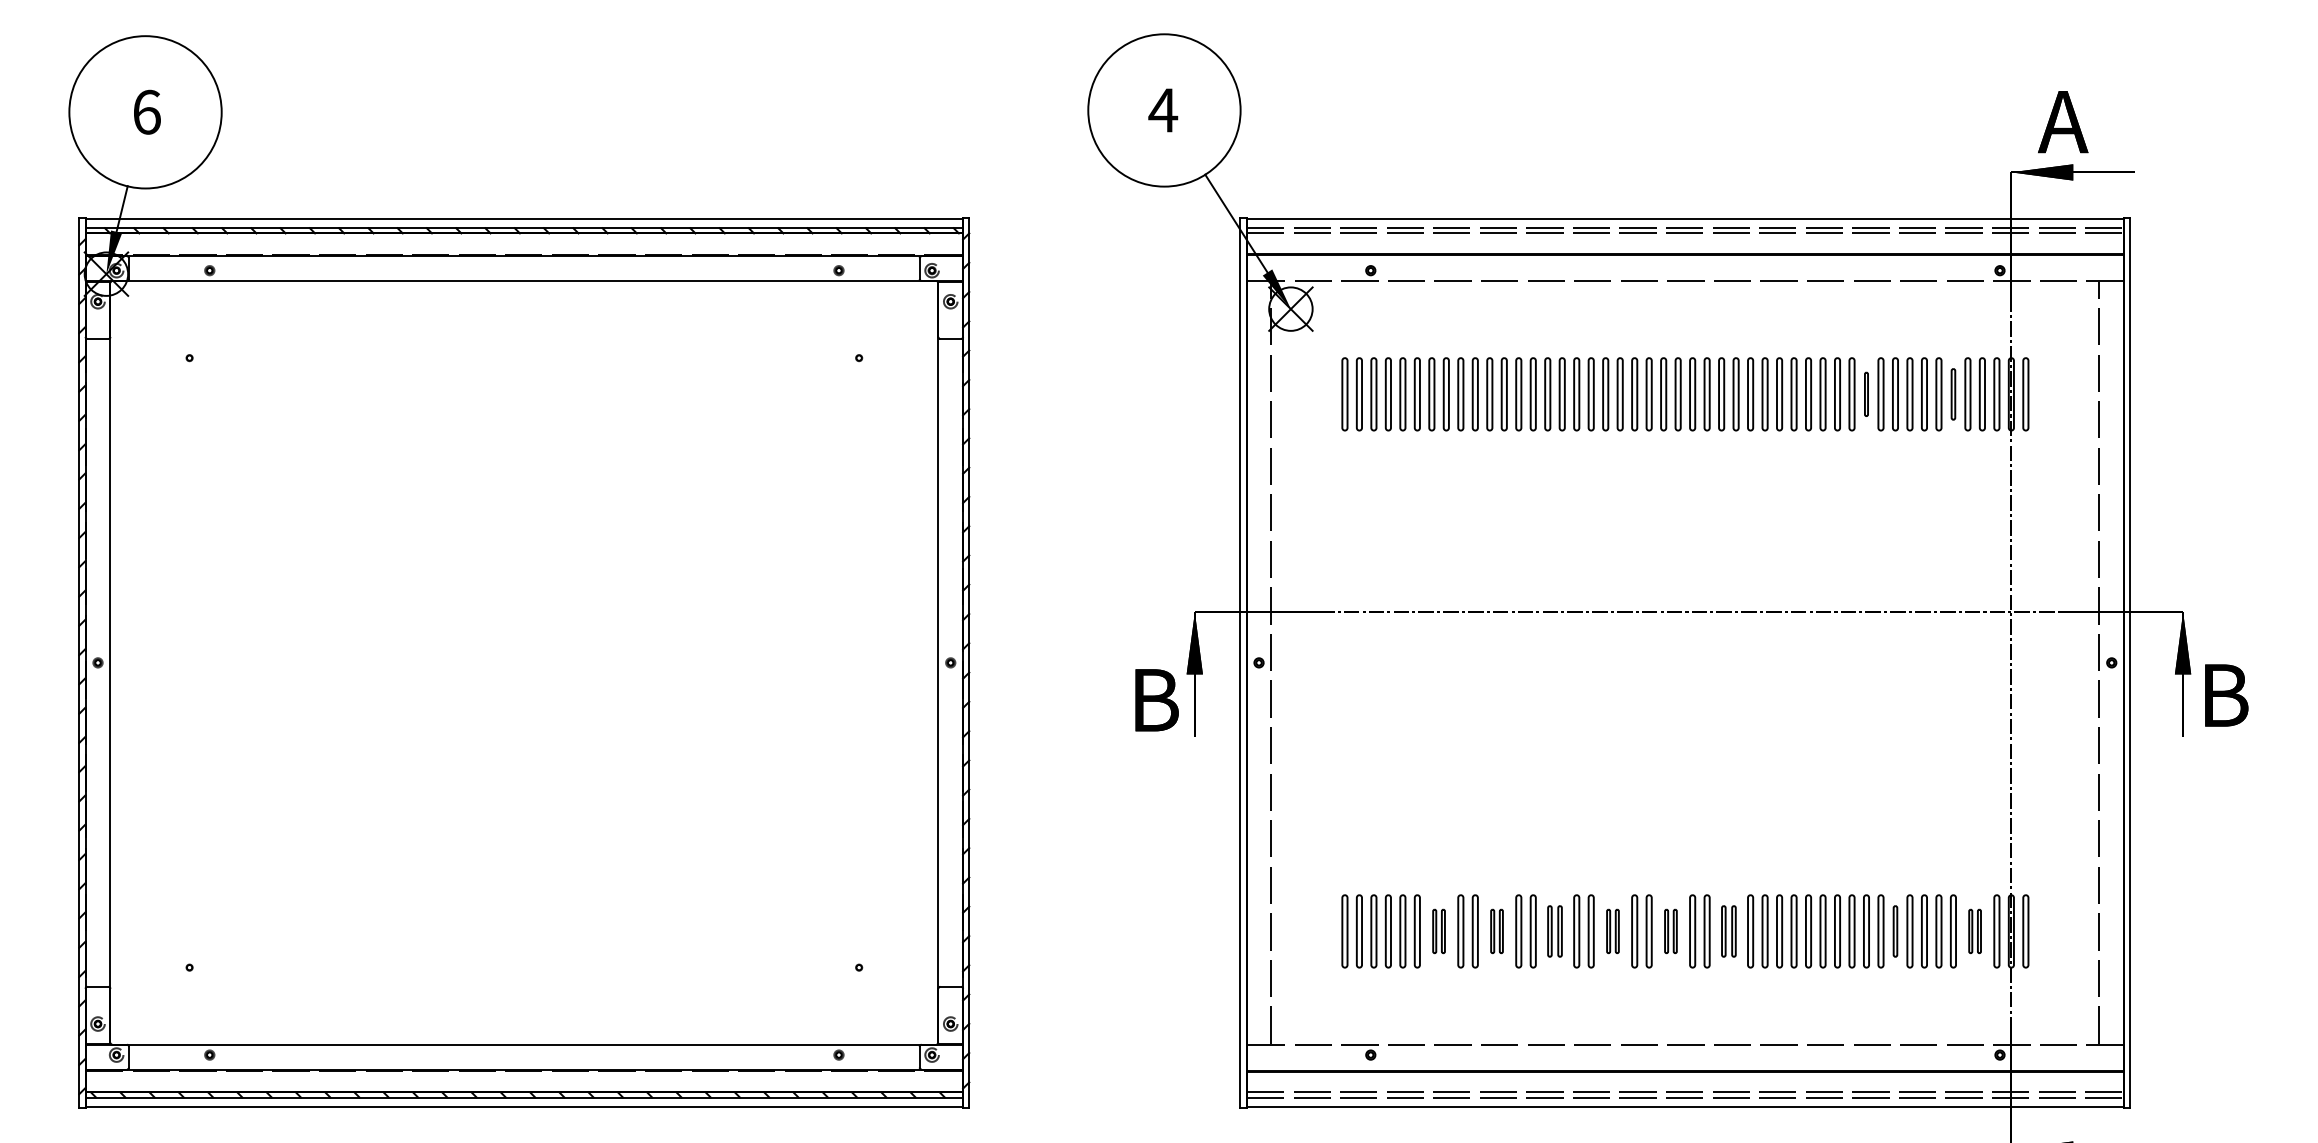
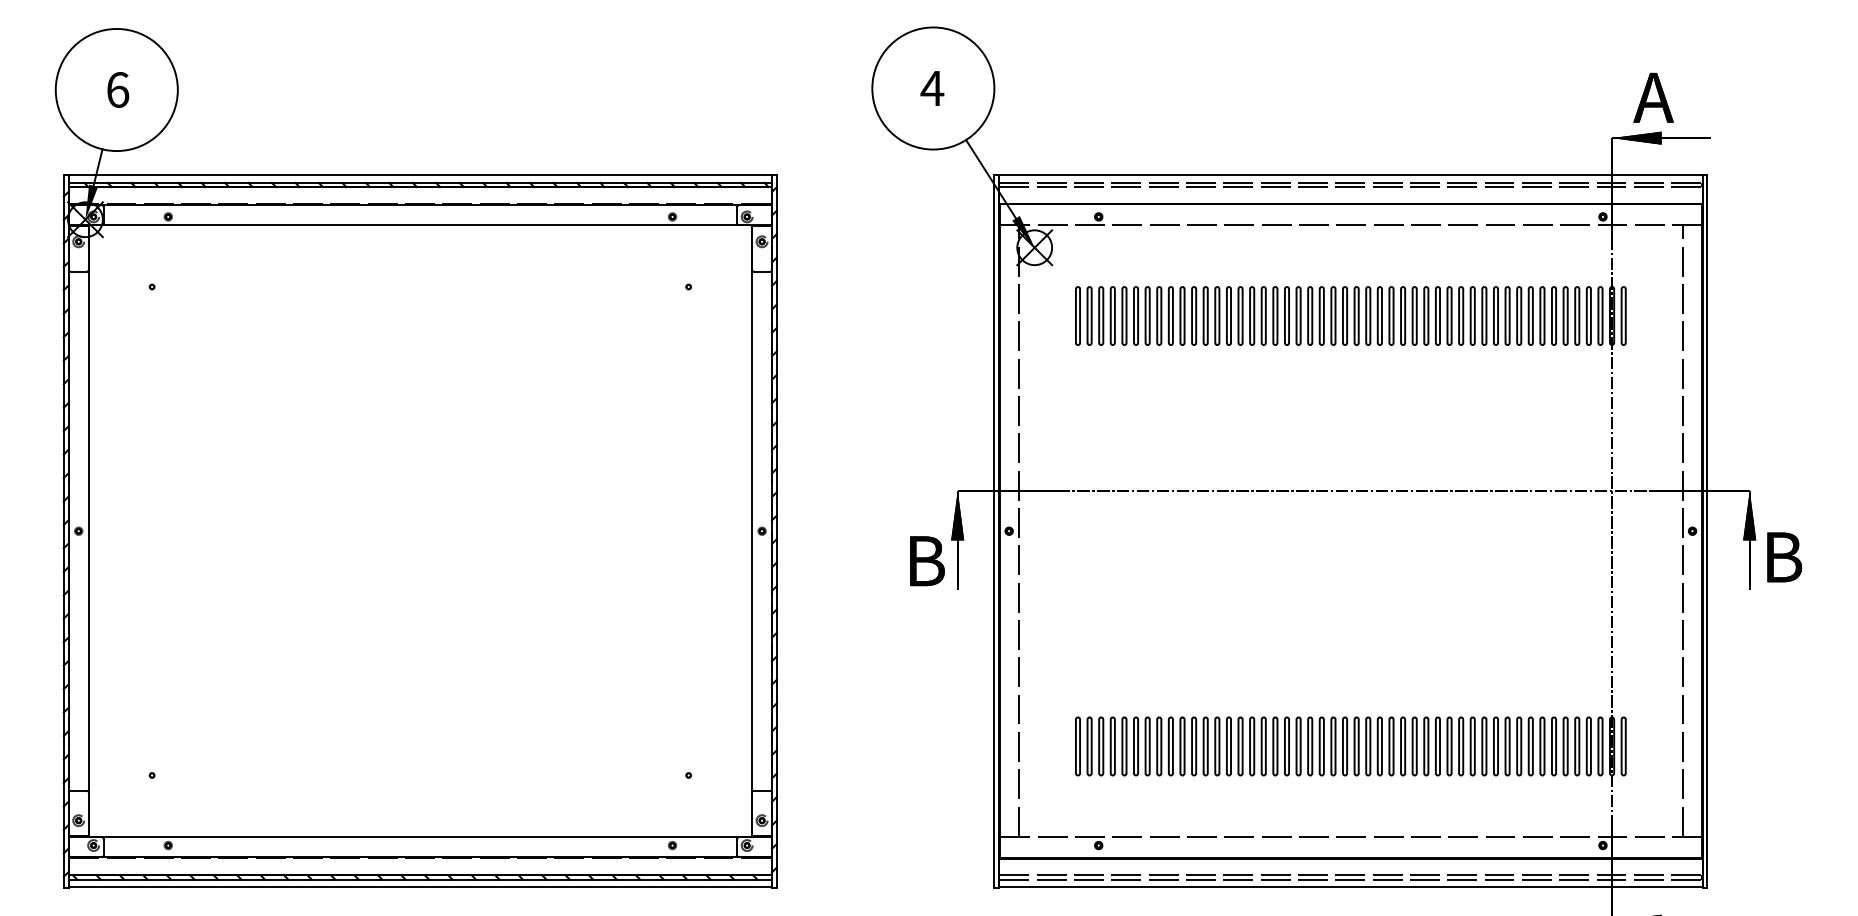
part: (1866, 394) -> (1495, 316), size x1.67
part: (1953, 394) -> (1565, 316), size x1.43
part: (1438, 931) -> (1152, 746), size x1.67
part: (1496, 931) -> (1199, 746), size x1.67
part: (1554, 931) -> (1245, 746), size x1.43
part: (1612, 931) -> (1292, 746), size x1.67
part: (1670, 931) -> (1338, 746), size x1.67
part: (1728, 931) -> (1385, 746), size x1.43
part: (1895, 931) -> (1519, 746), size x1.43
part: (1974, 931) -> (1582, 746), size x1.67

